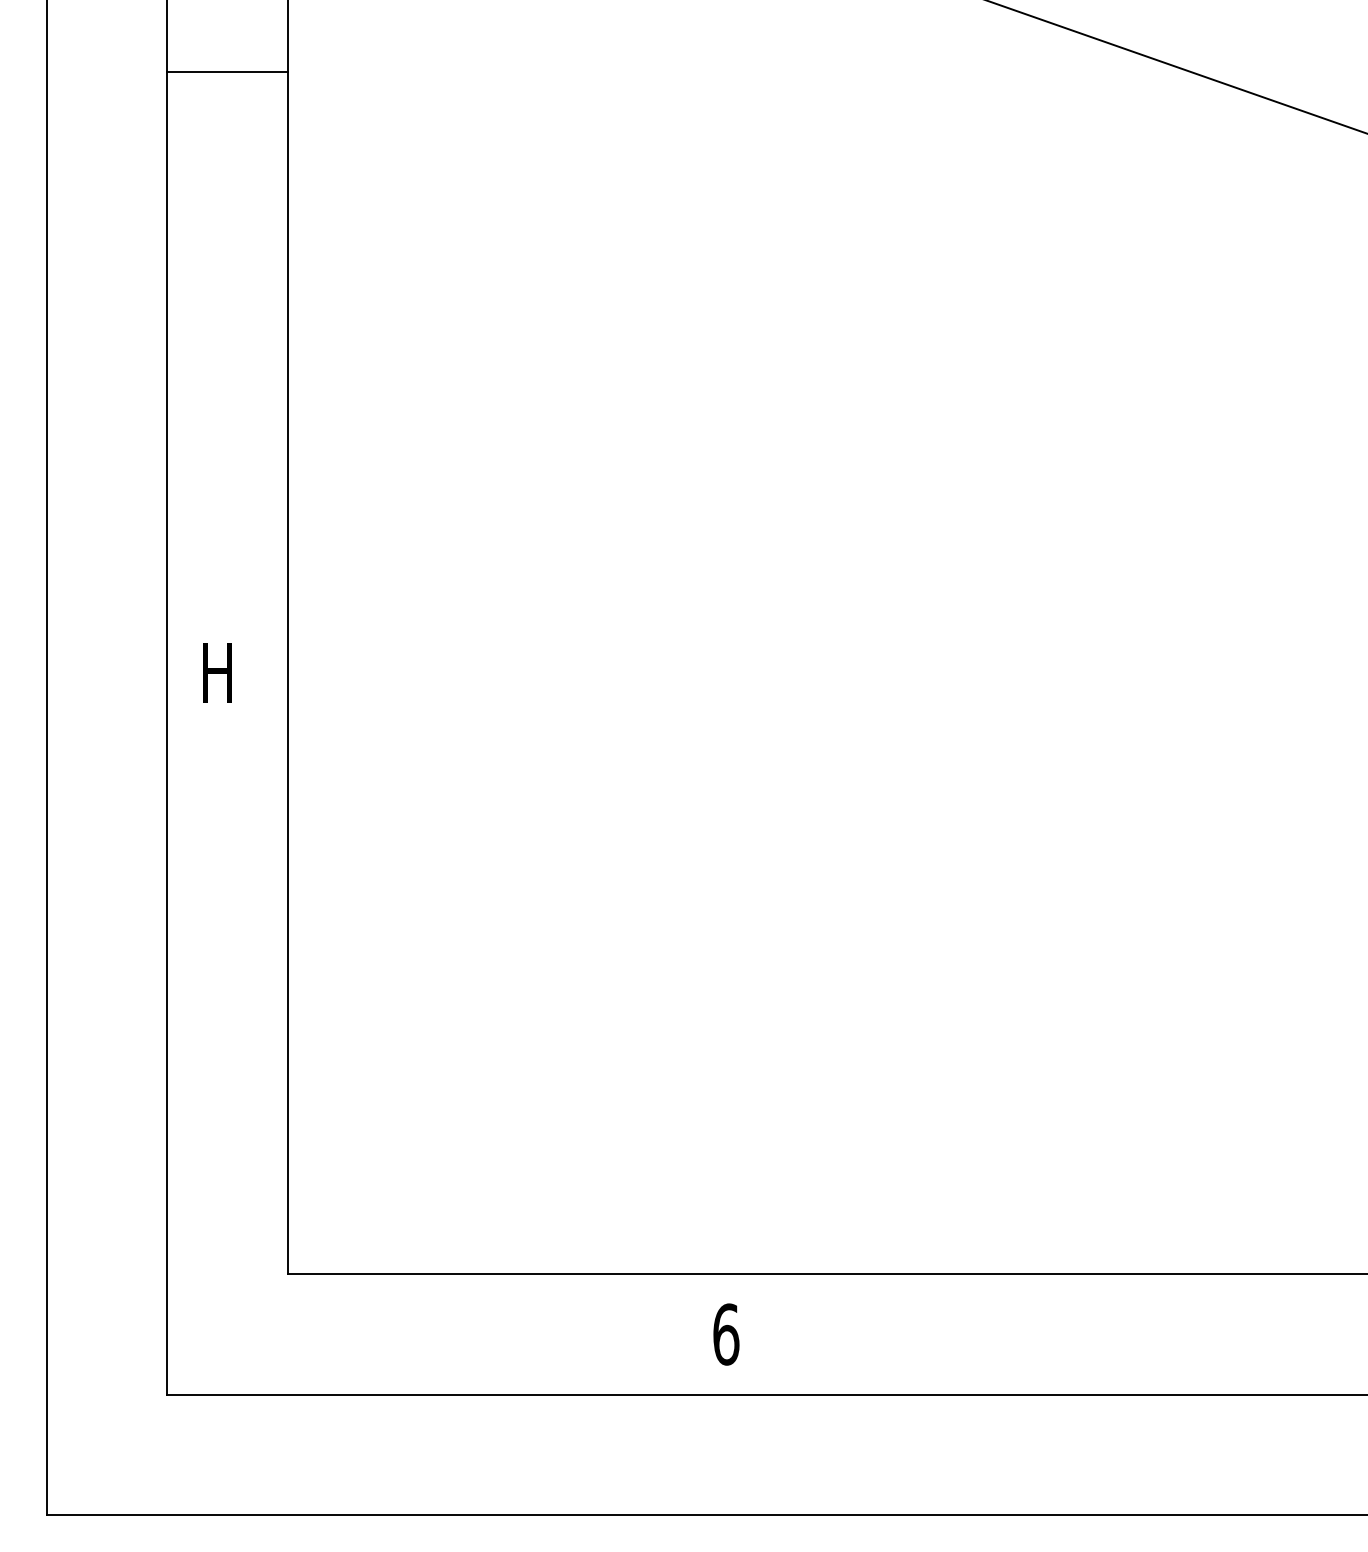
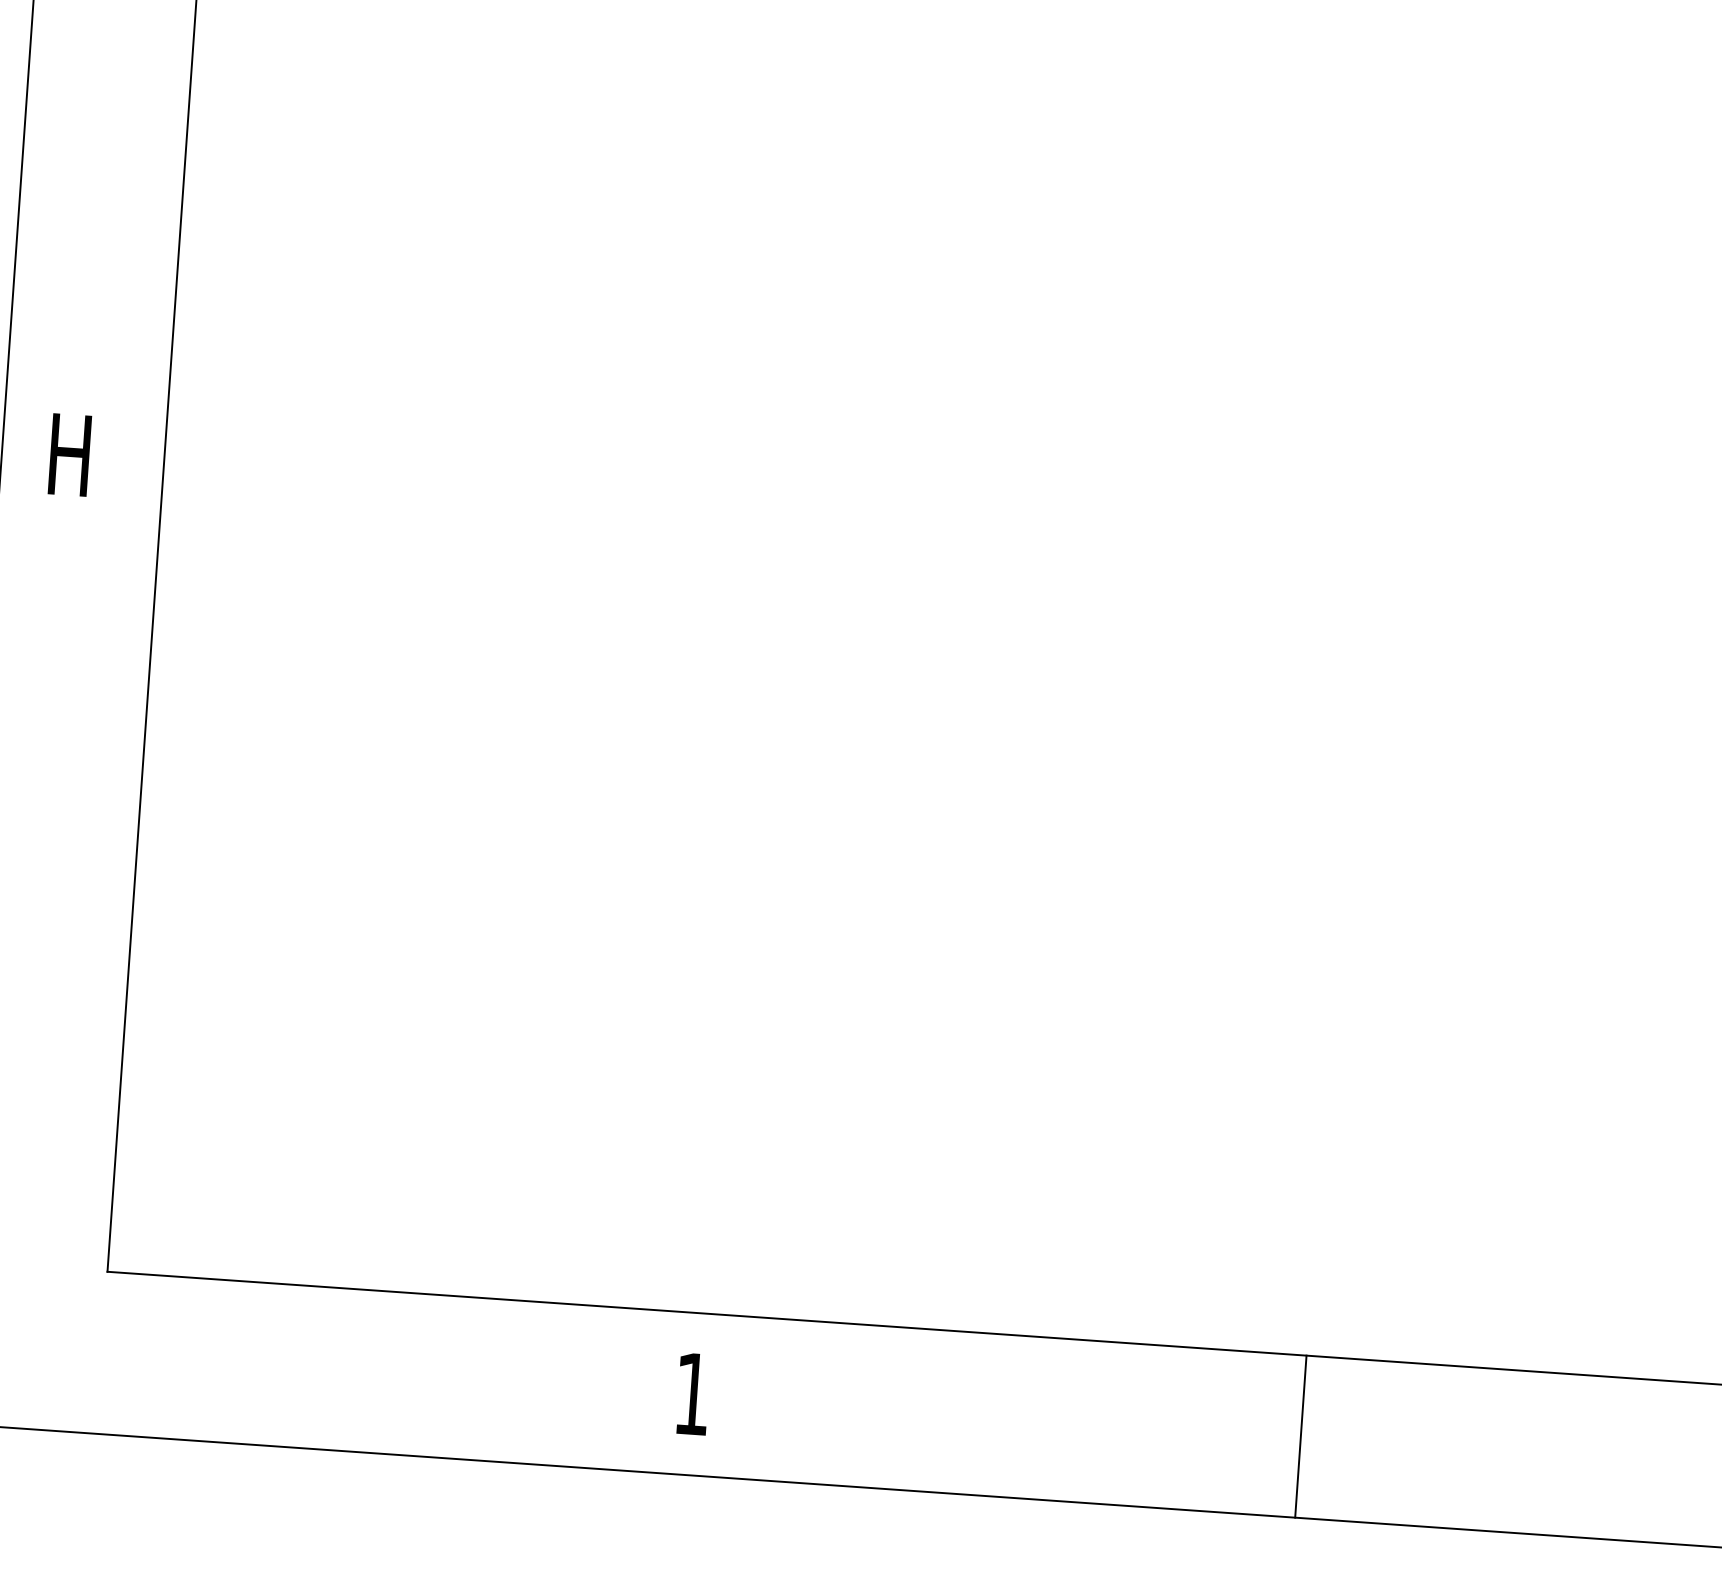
text: (726, 1334) -> (693, 1394), 6 -> 1
line: (1177, 1334) -> (1300, 1436), added

